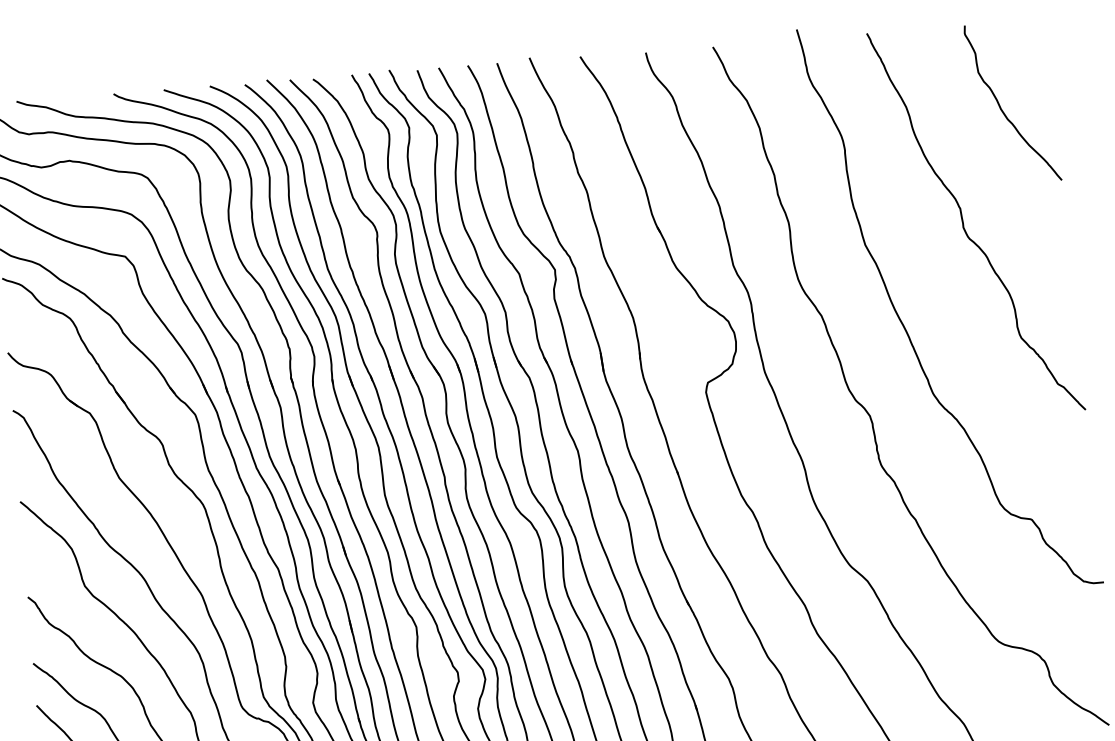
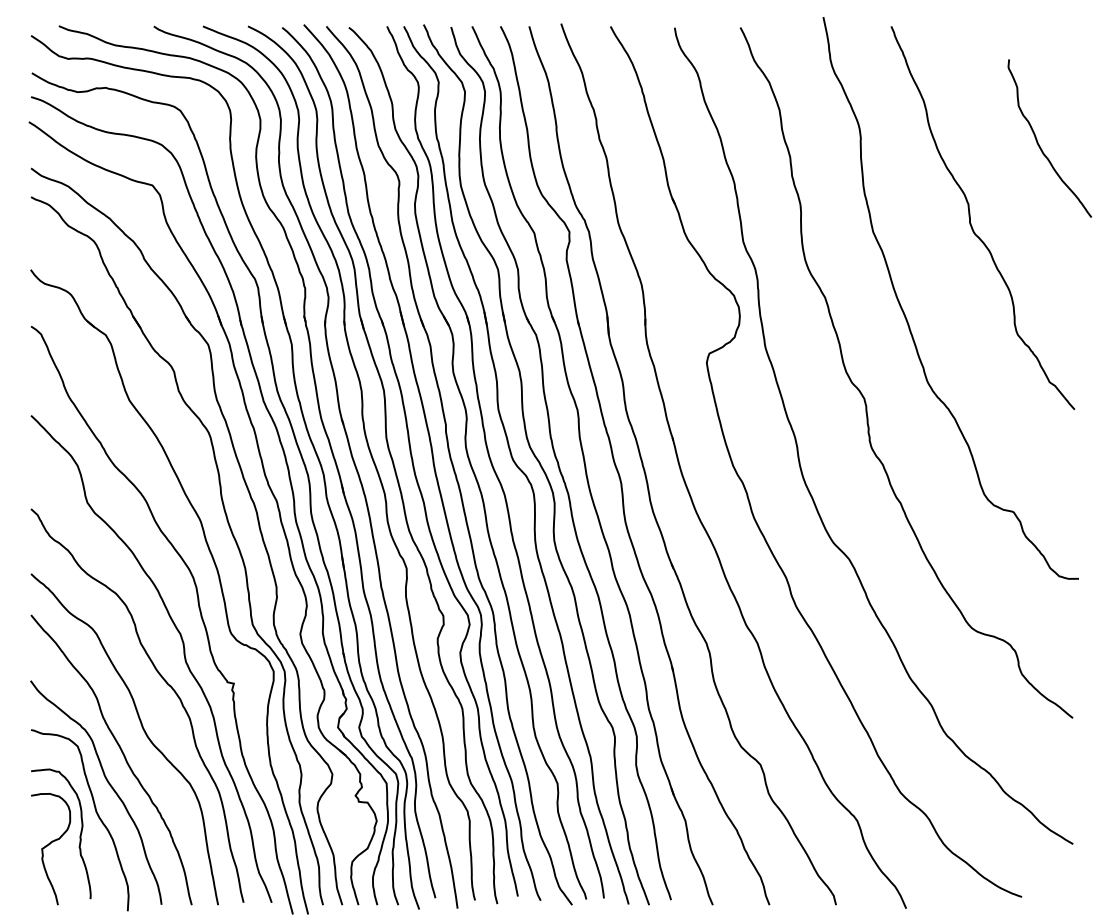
curve: (1002, 110) -> (1039, 144), moved

